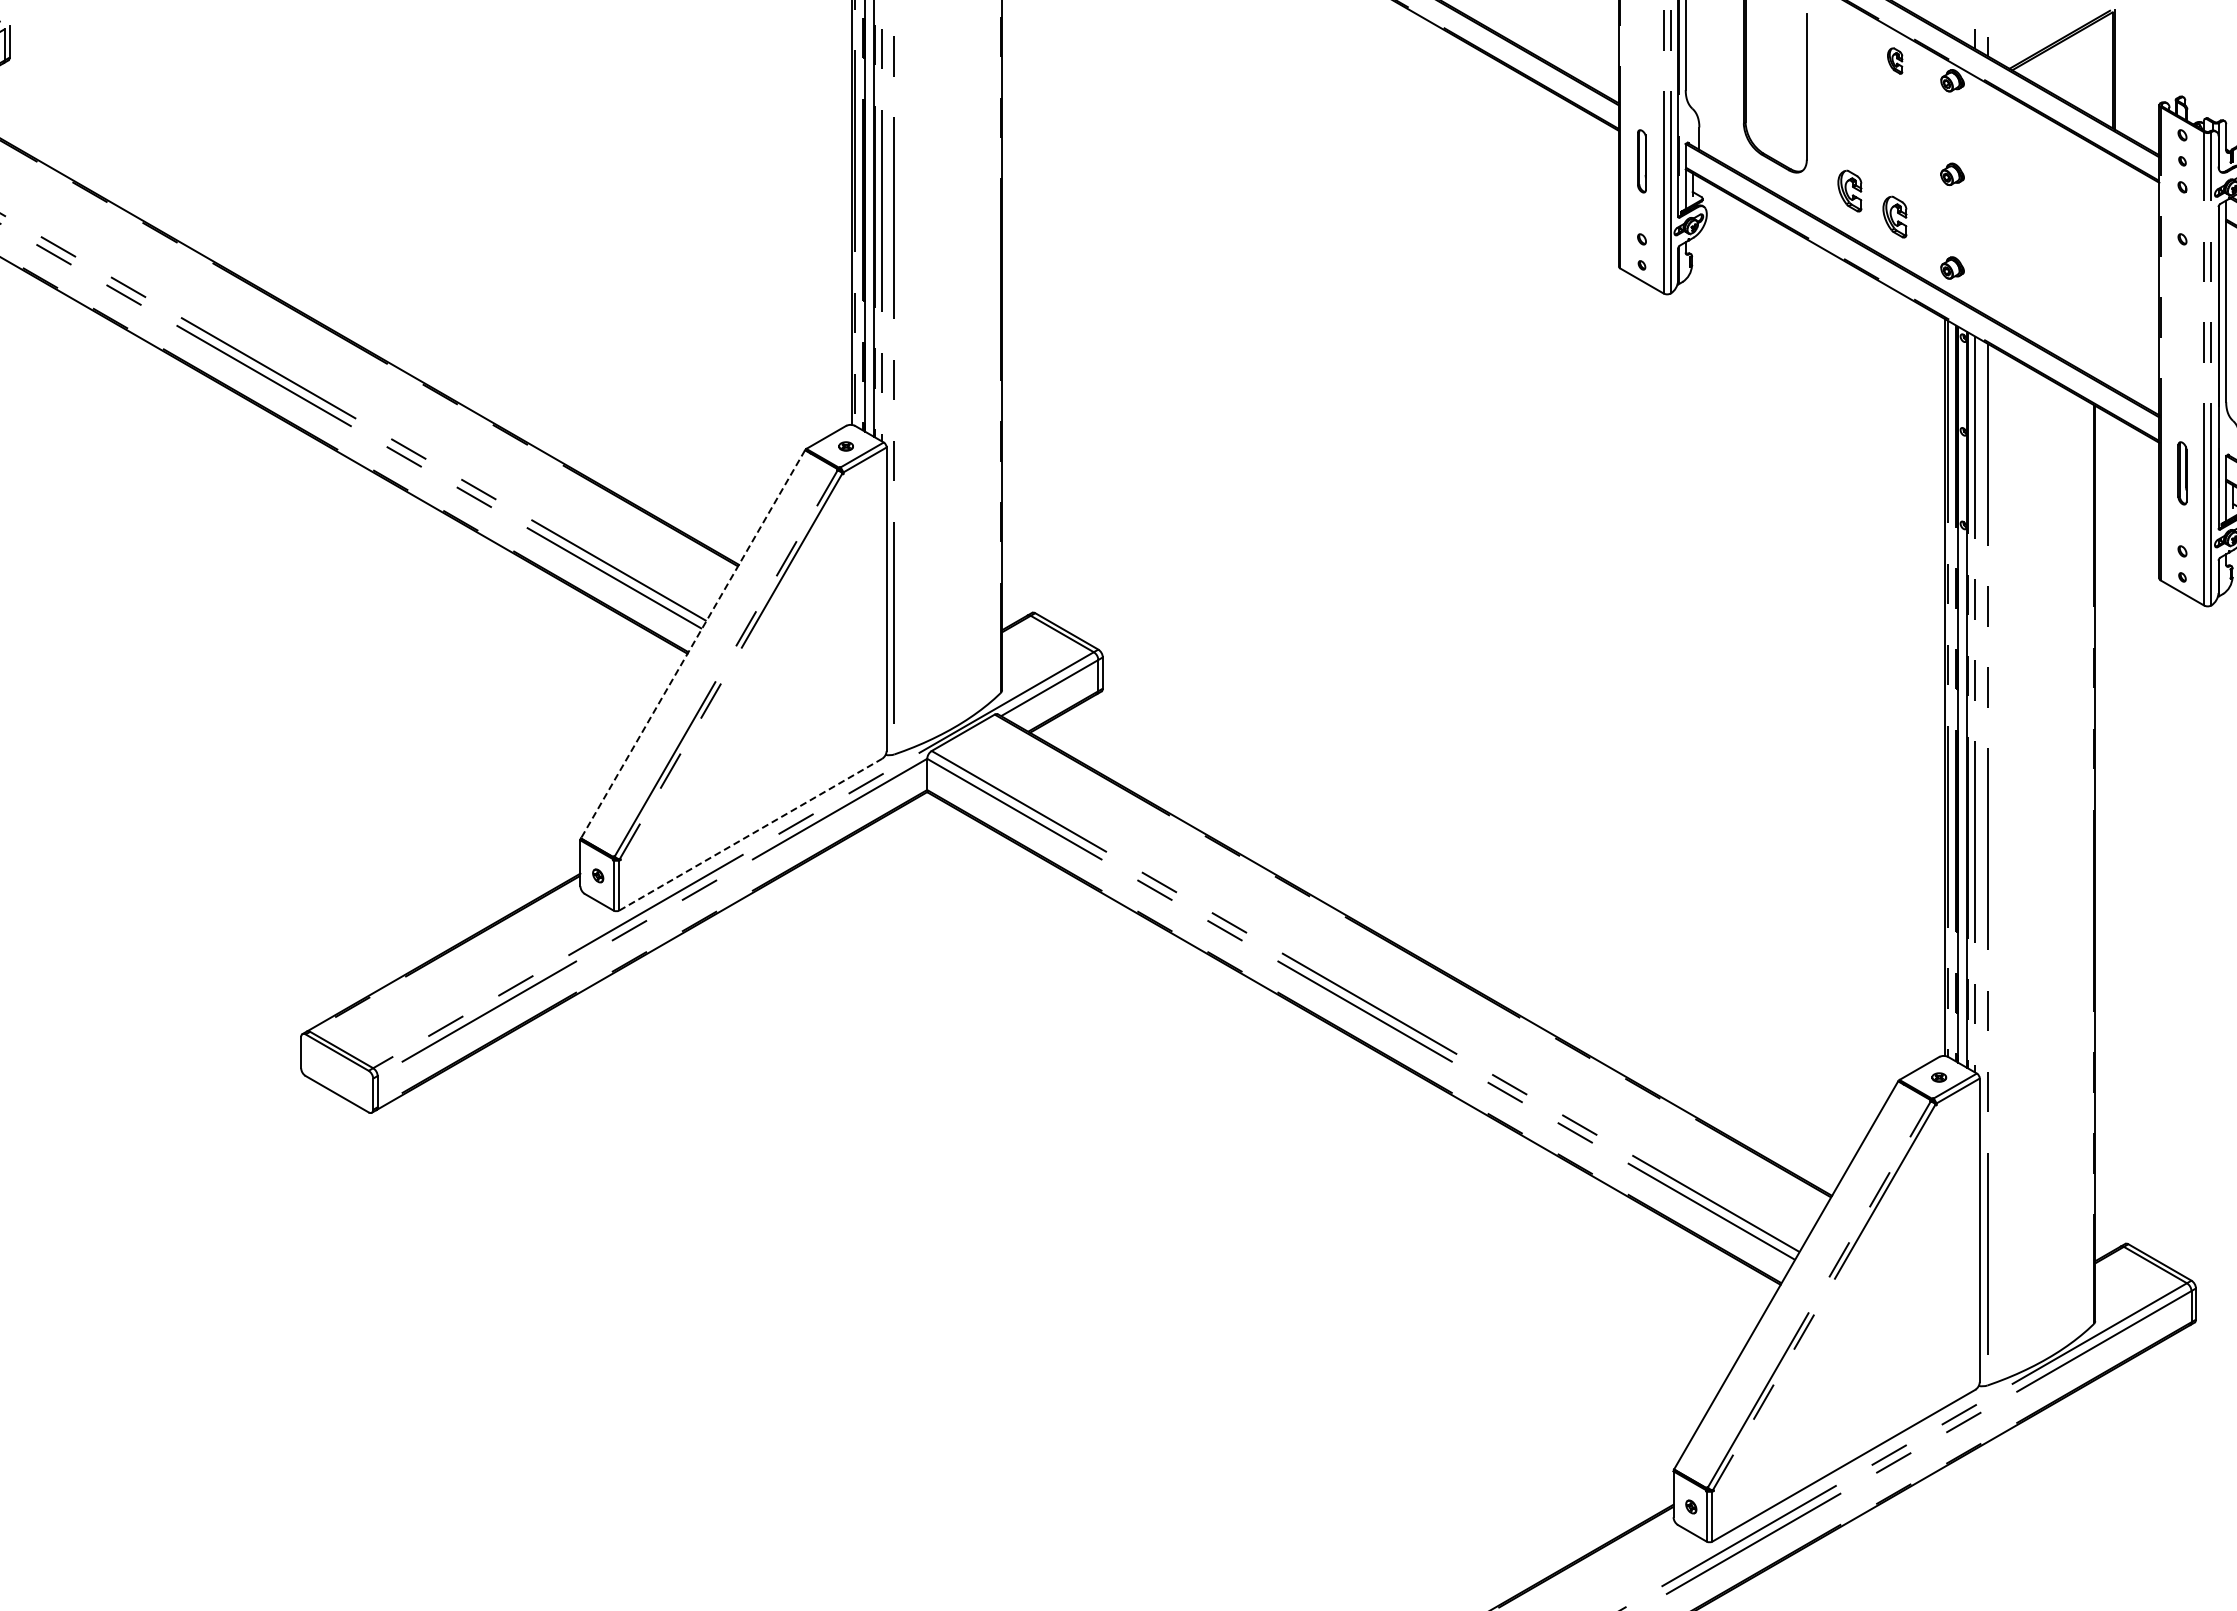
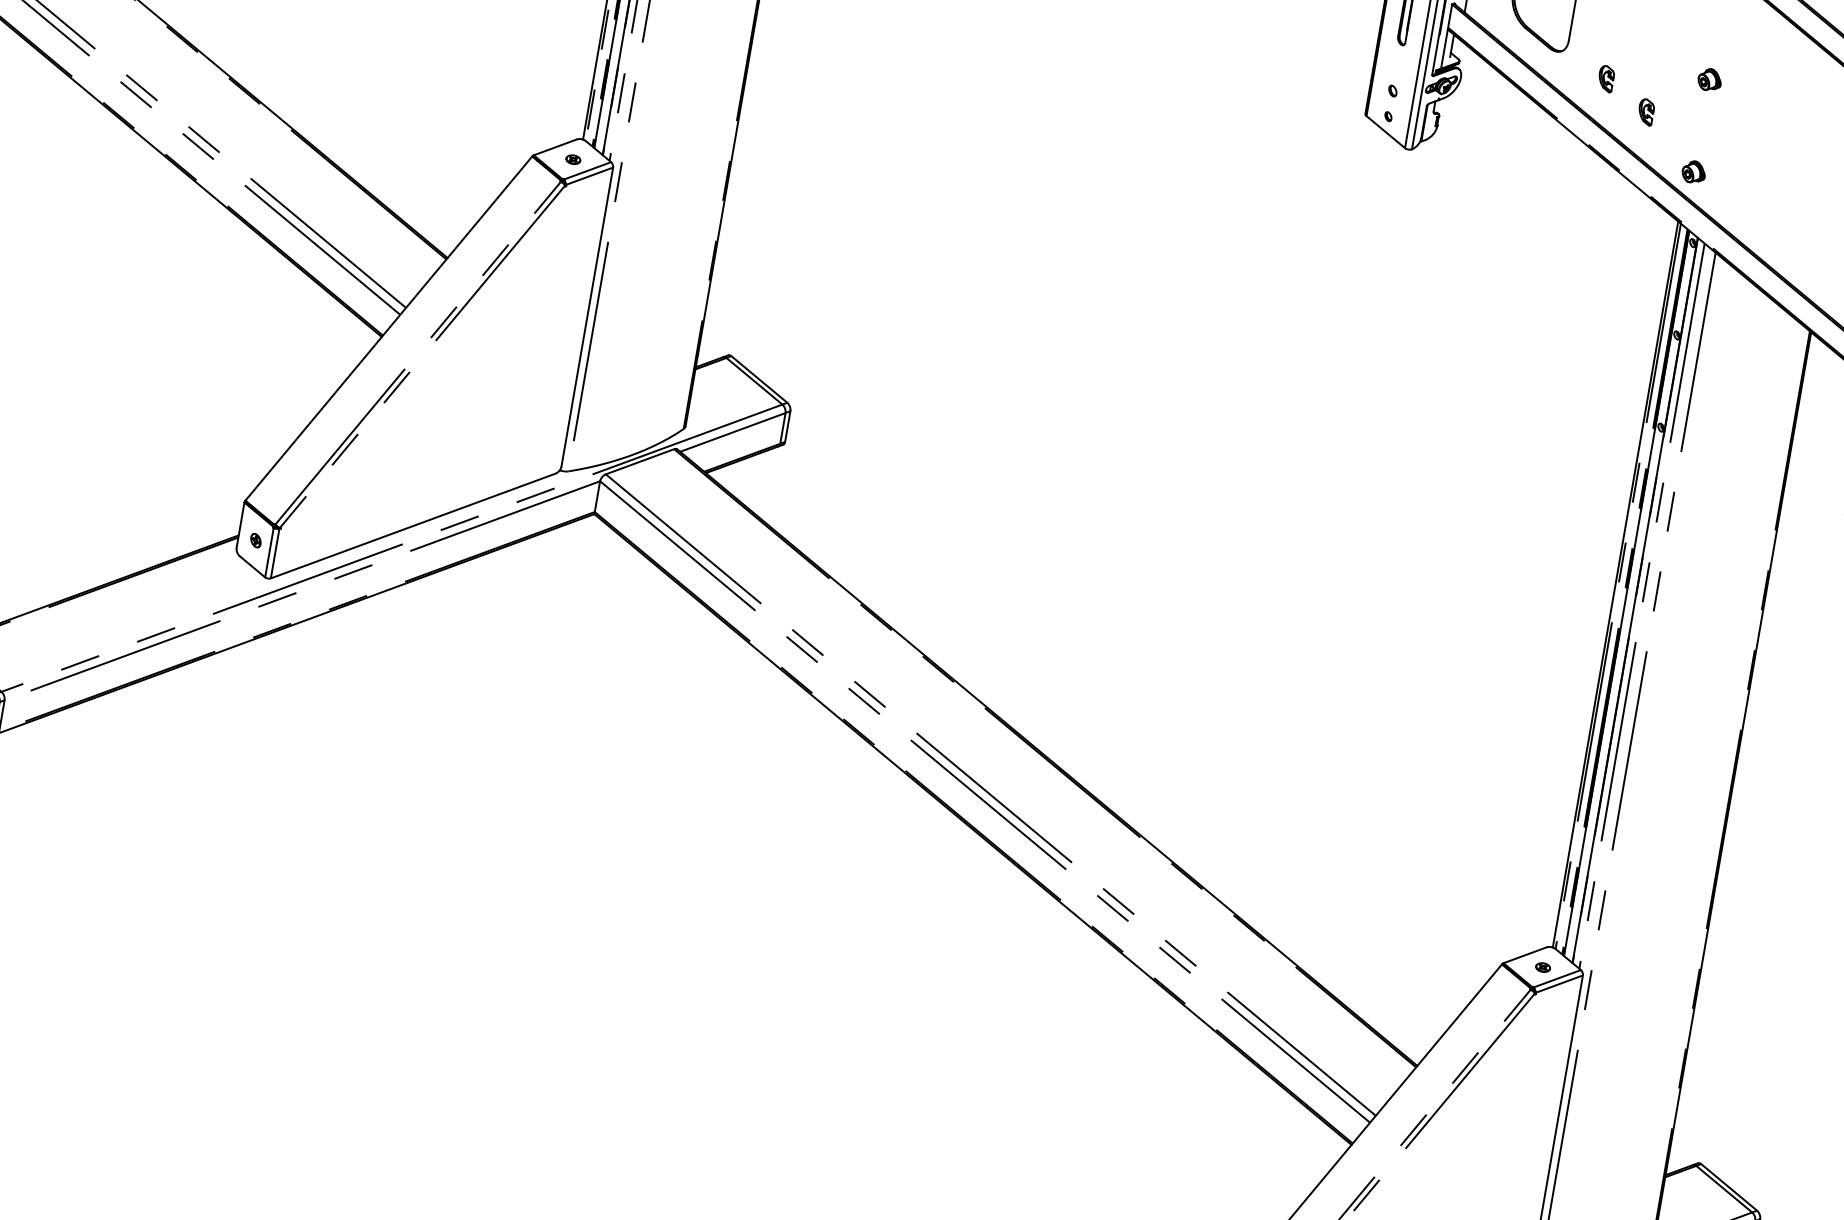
part: (1850, 190) -> (1606, 78), size x0.62
part: (1895, 216) -> (1646, 111), size x0.62
line: (692, 644) -> (388, 328), dashed -> solid
line: (750, 834) -> (413, 525), dashed -> solid

